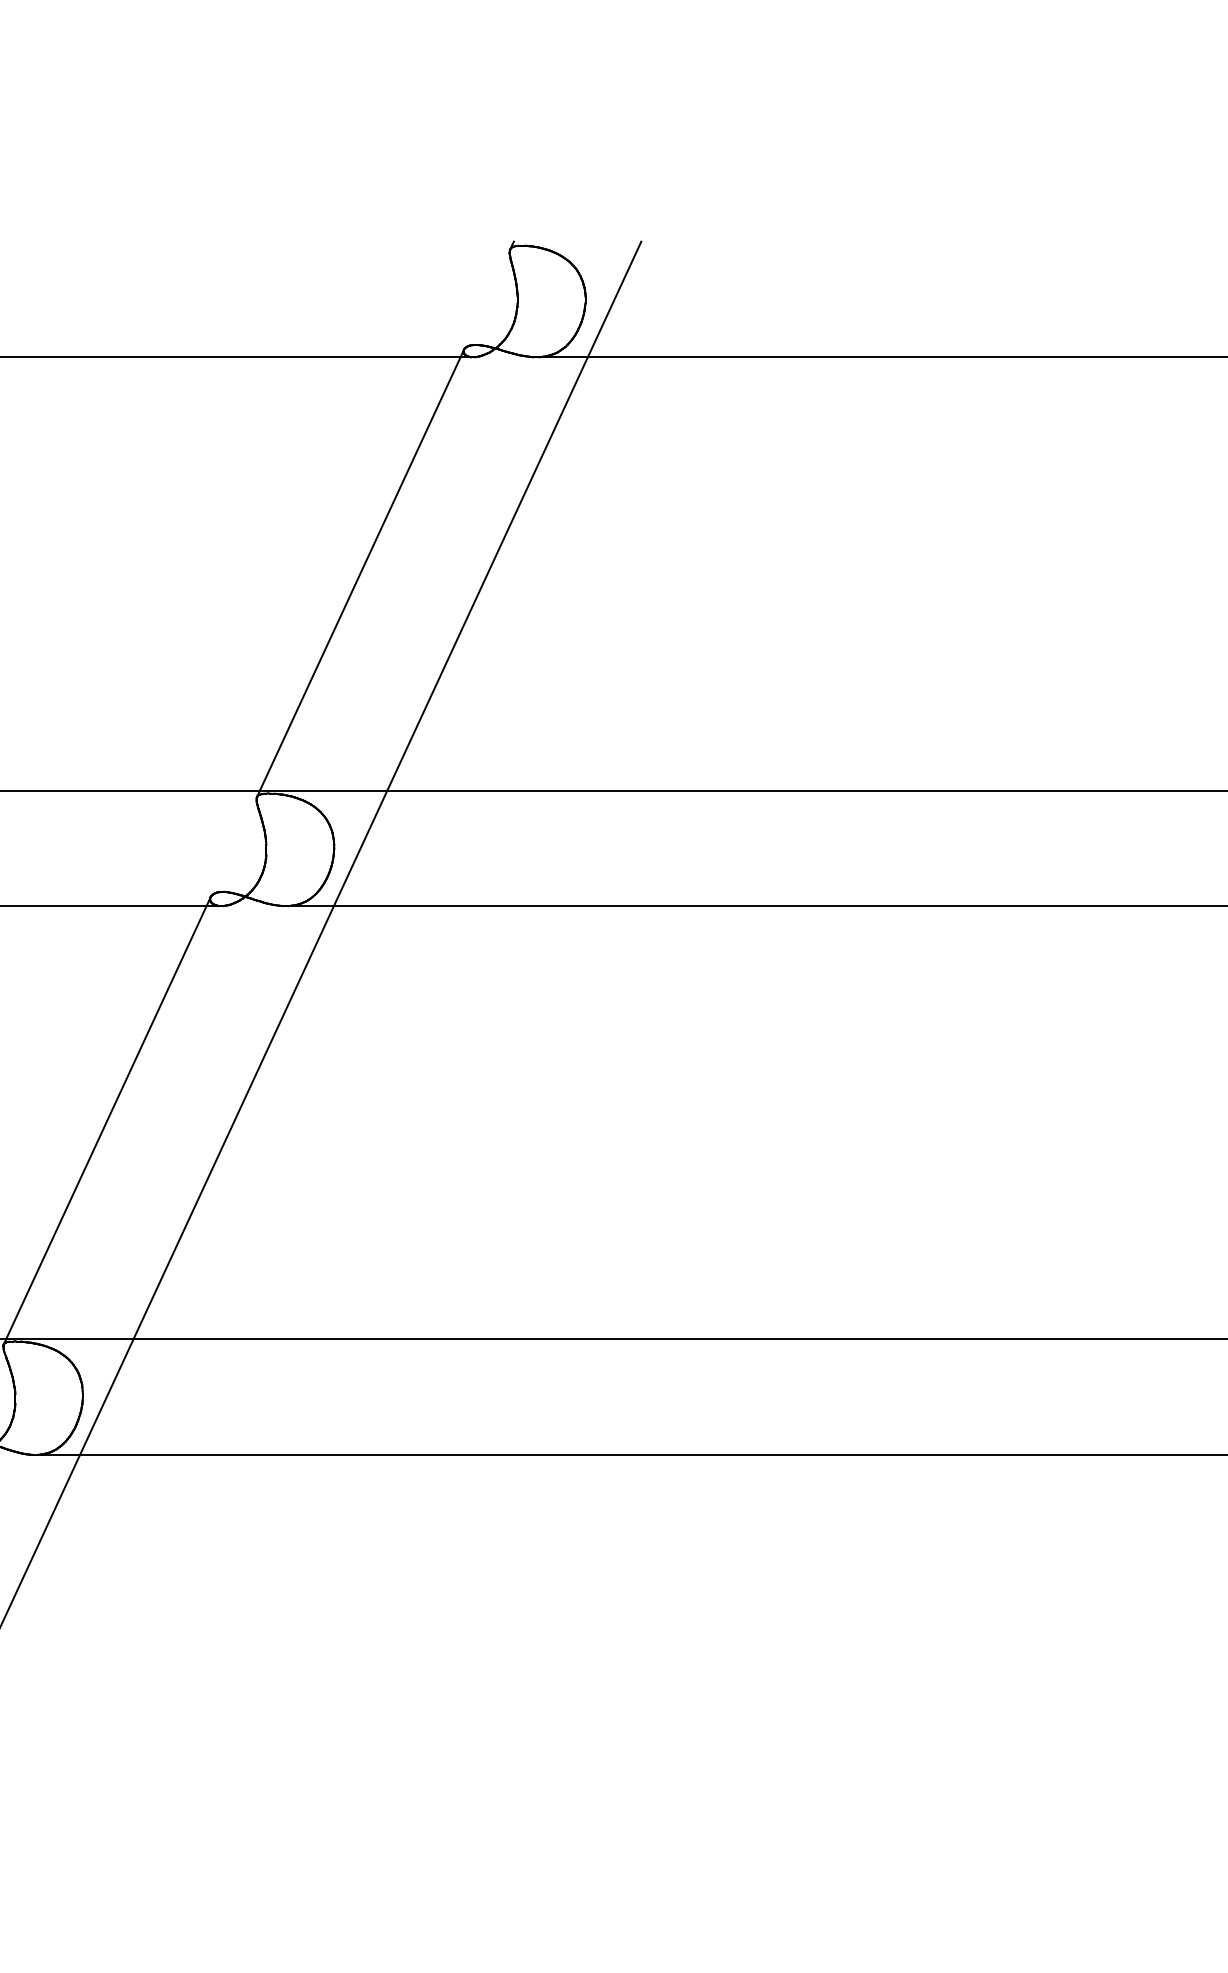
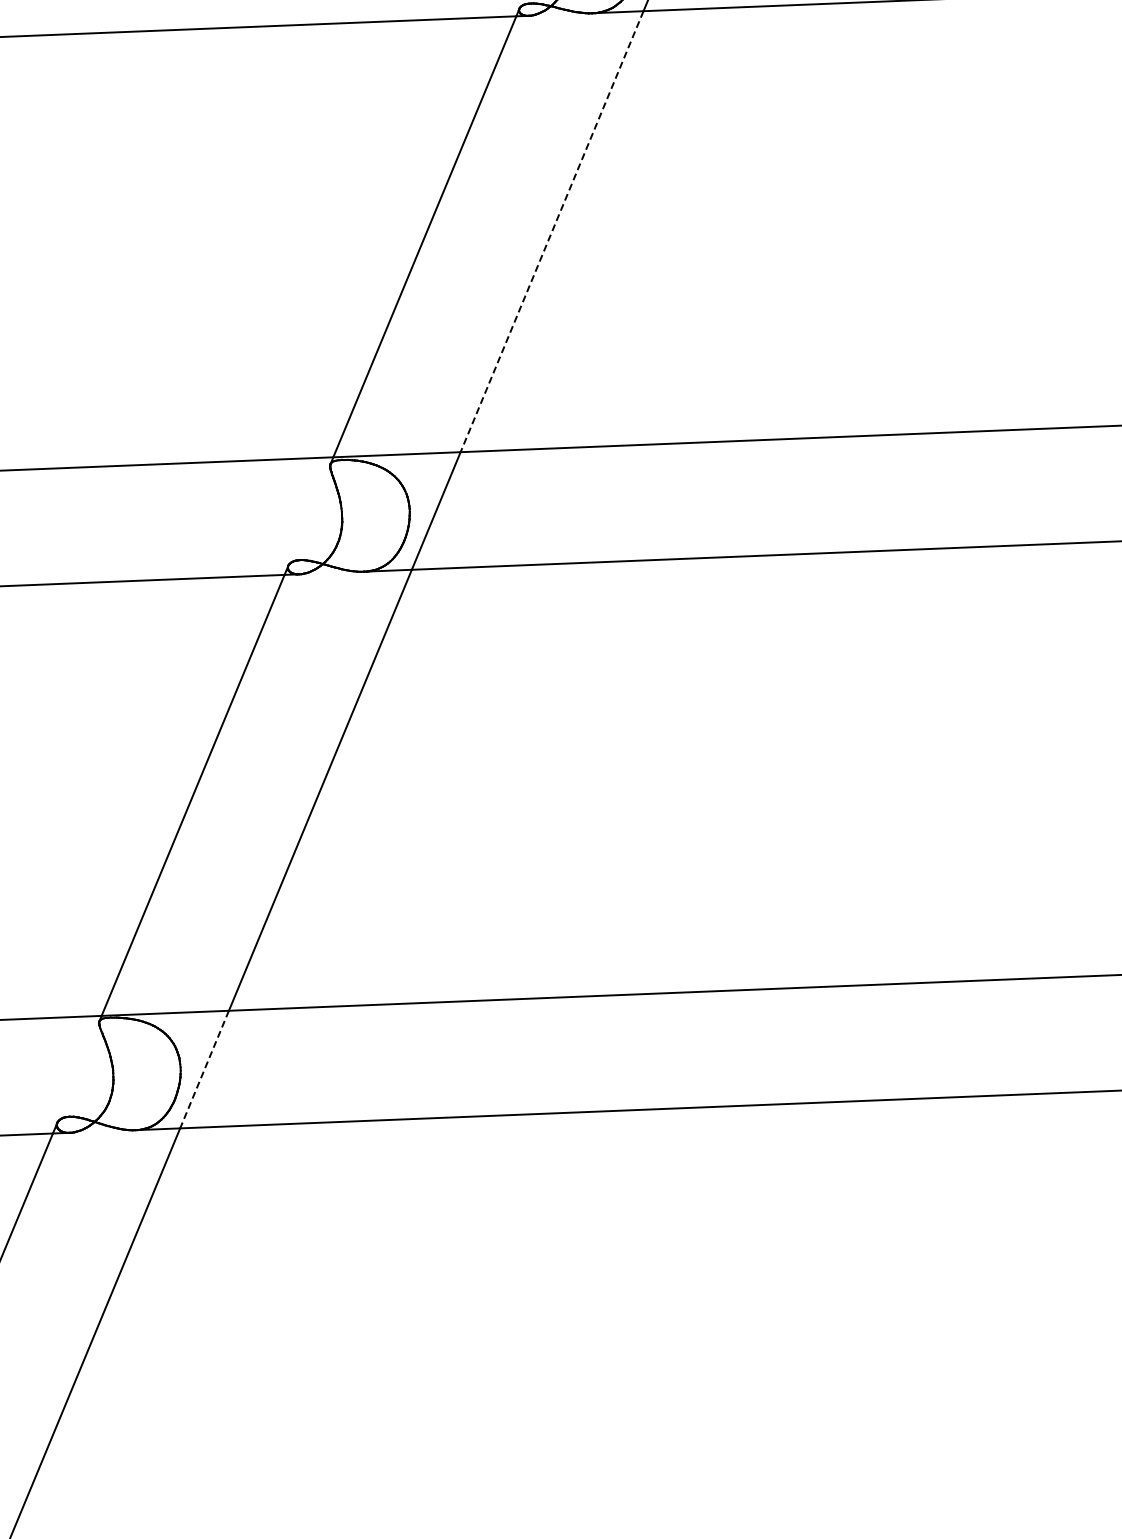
line: (487, 573) -> (551, 231), solid -> dashed
line: (106, 1397) -> (204, 1069), solid -> dashed

